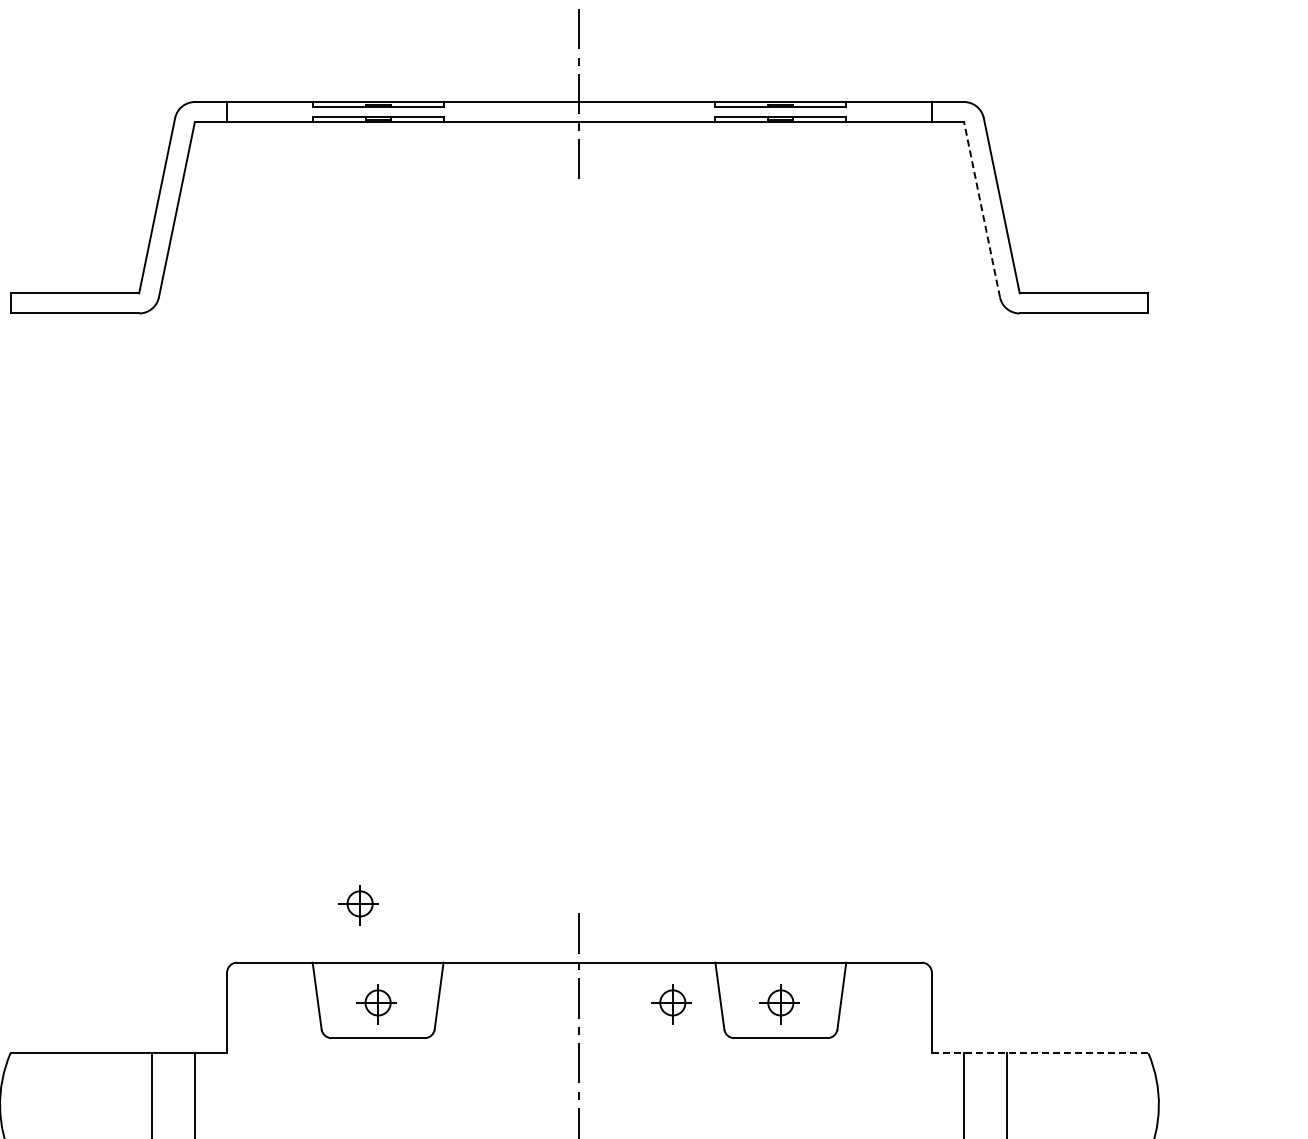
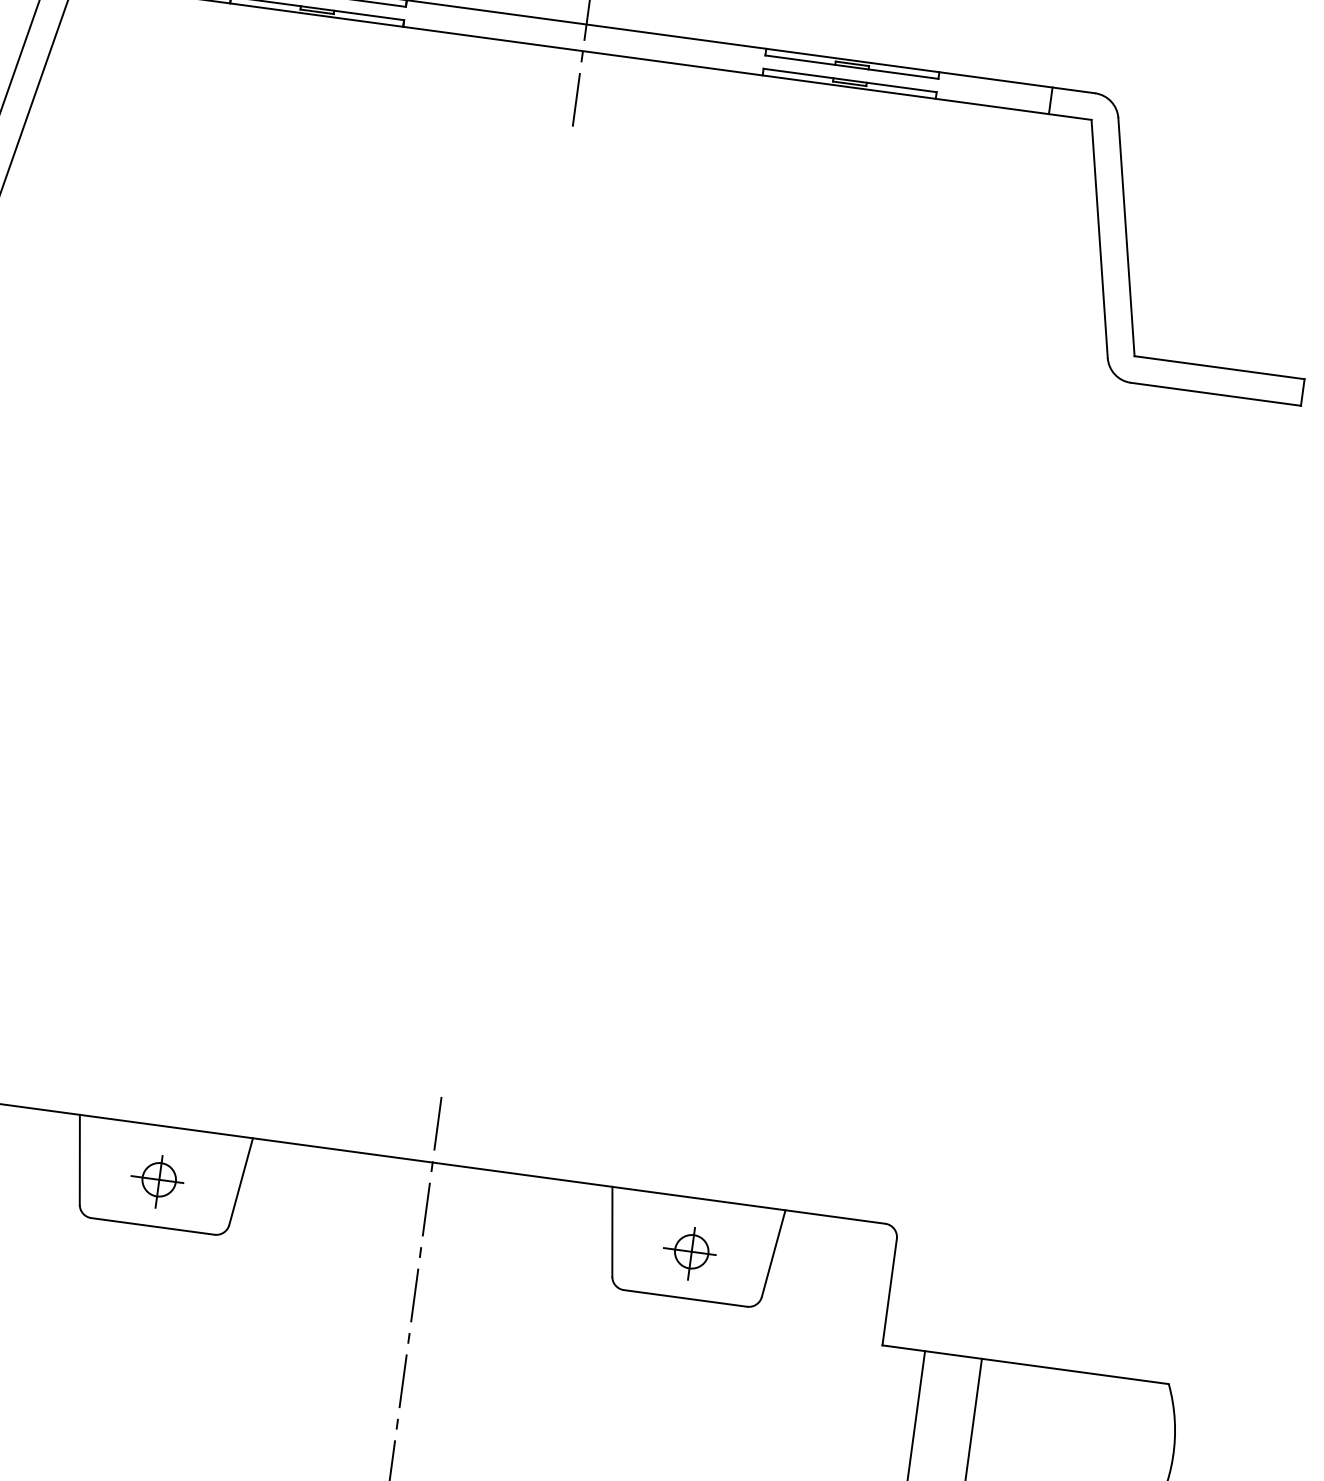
line: (981, 209) -> (1098, 238), dashed -> solid
part: (358, 905) -> (150, 1047), removed
part: (671, 1004) -> (546, 1234), removed
line: (1039, 1053) -> (1024, 1364), dashed -> solid

